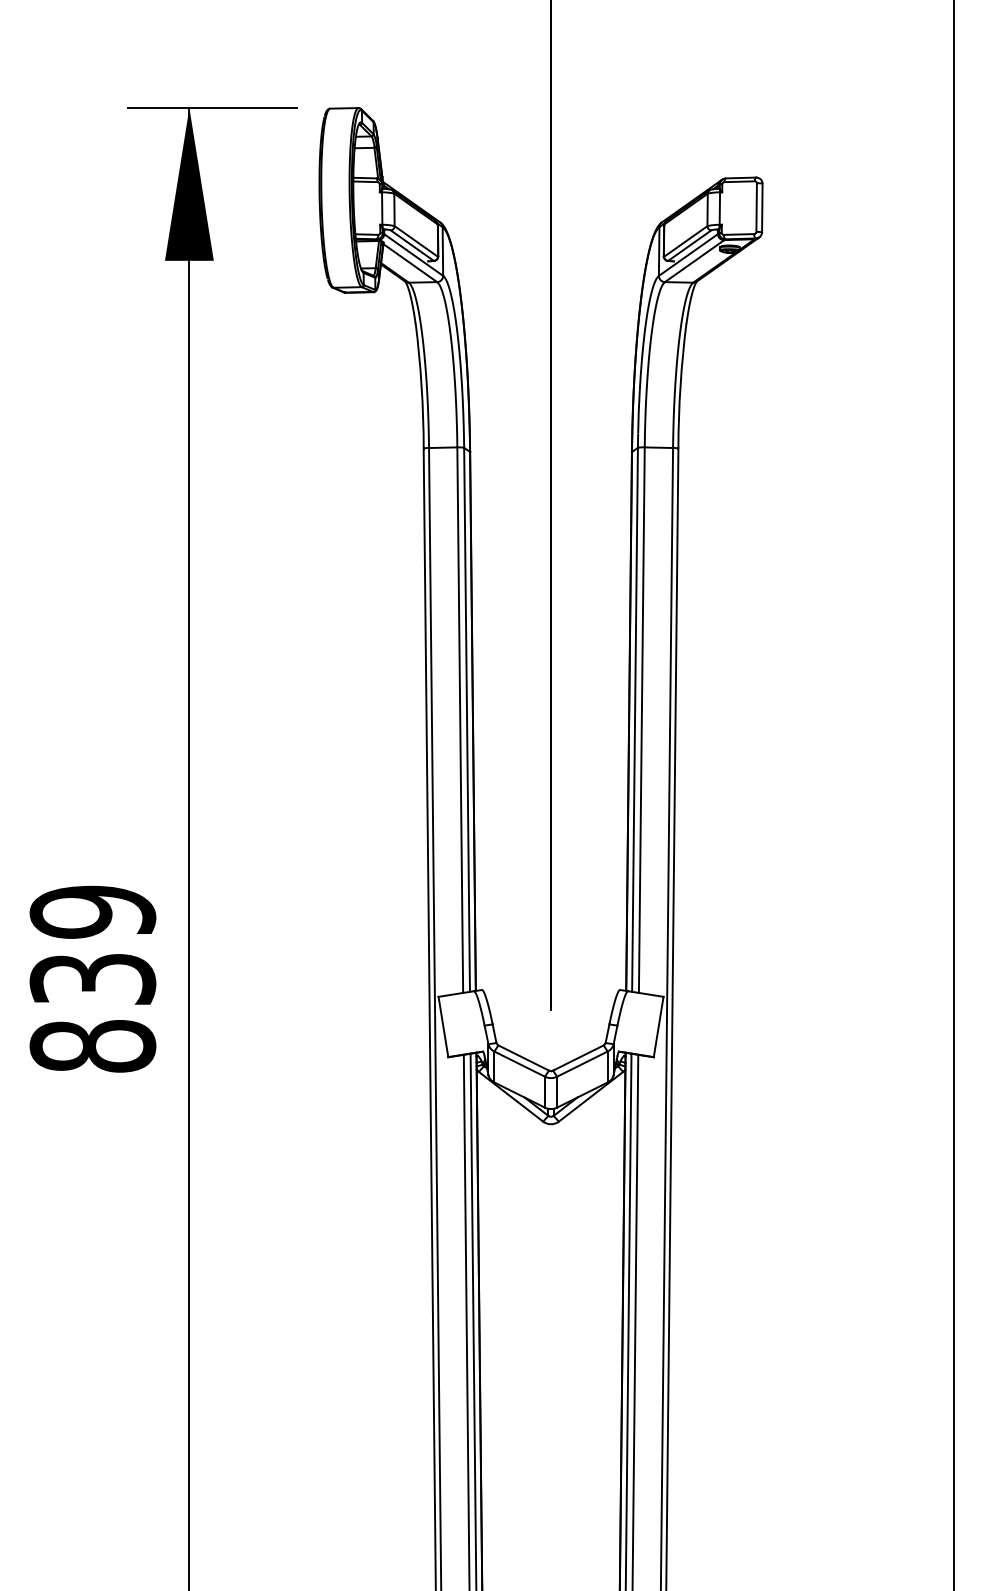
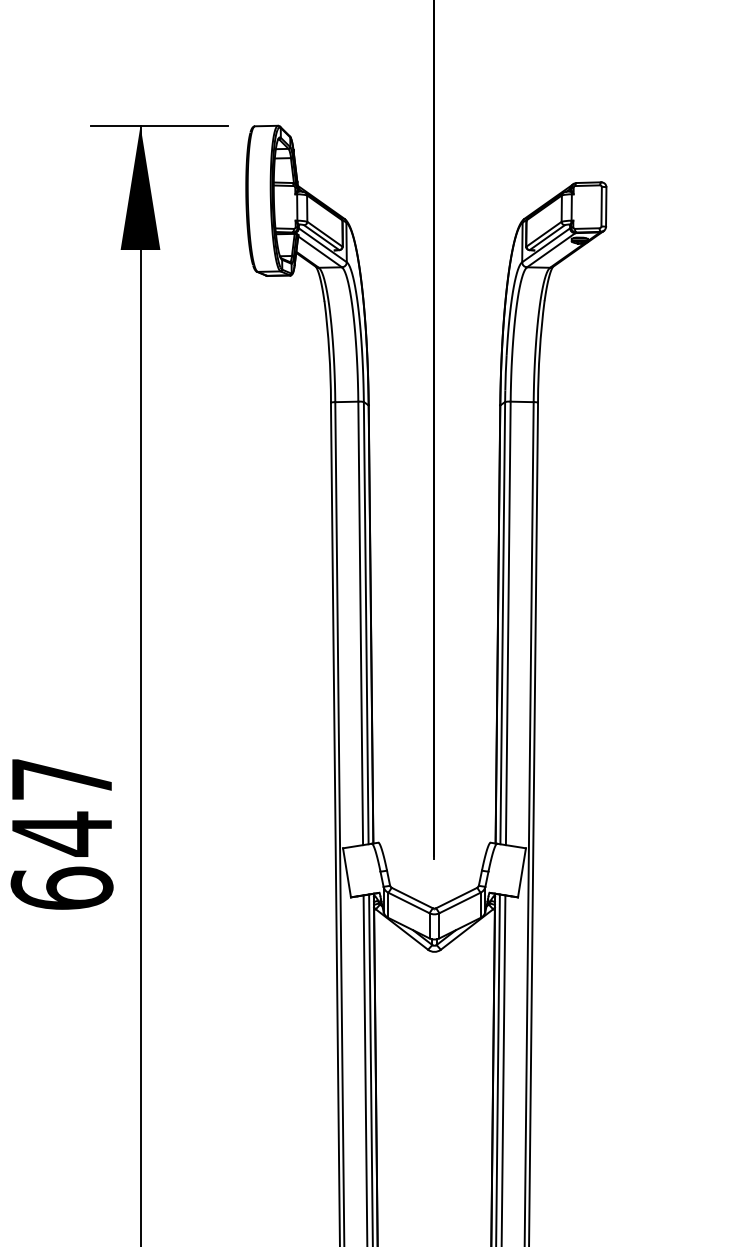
text: (92, 978) -> (61, 833), 839 -> 647

